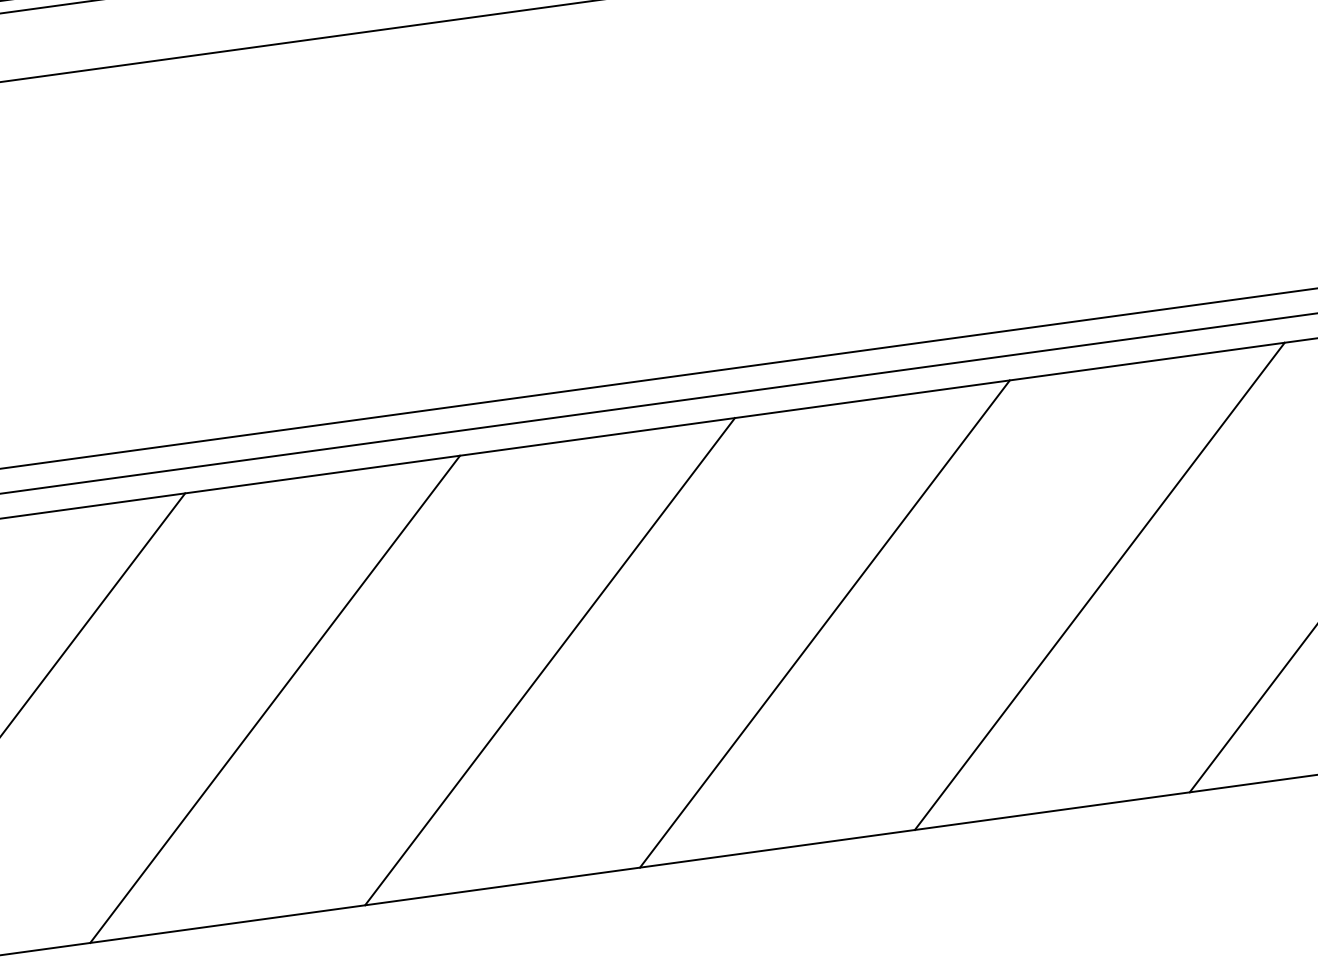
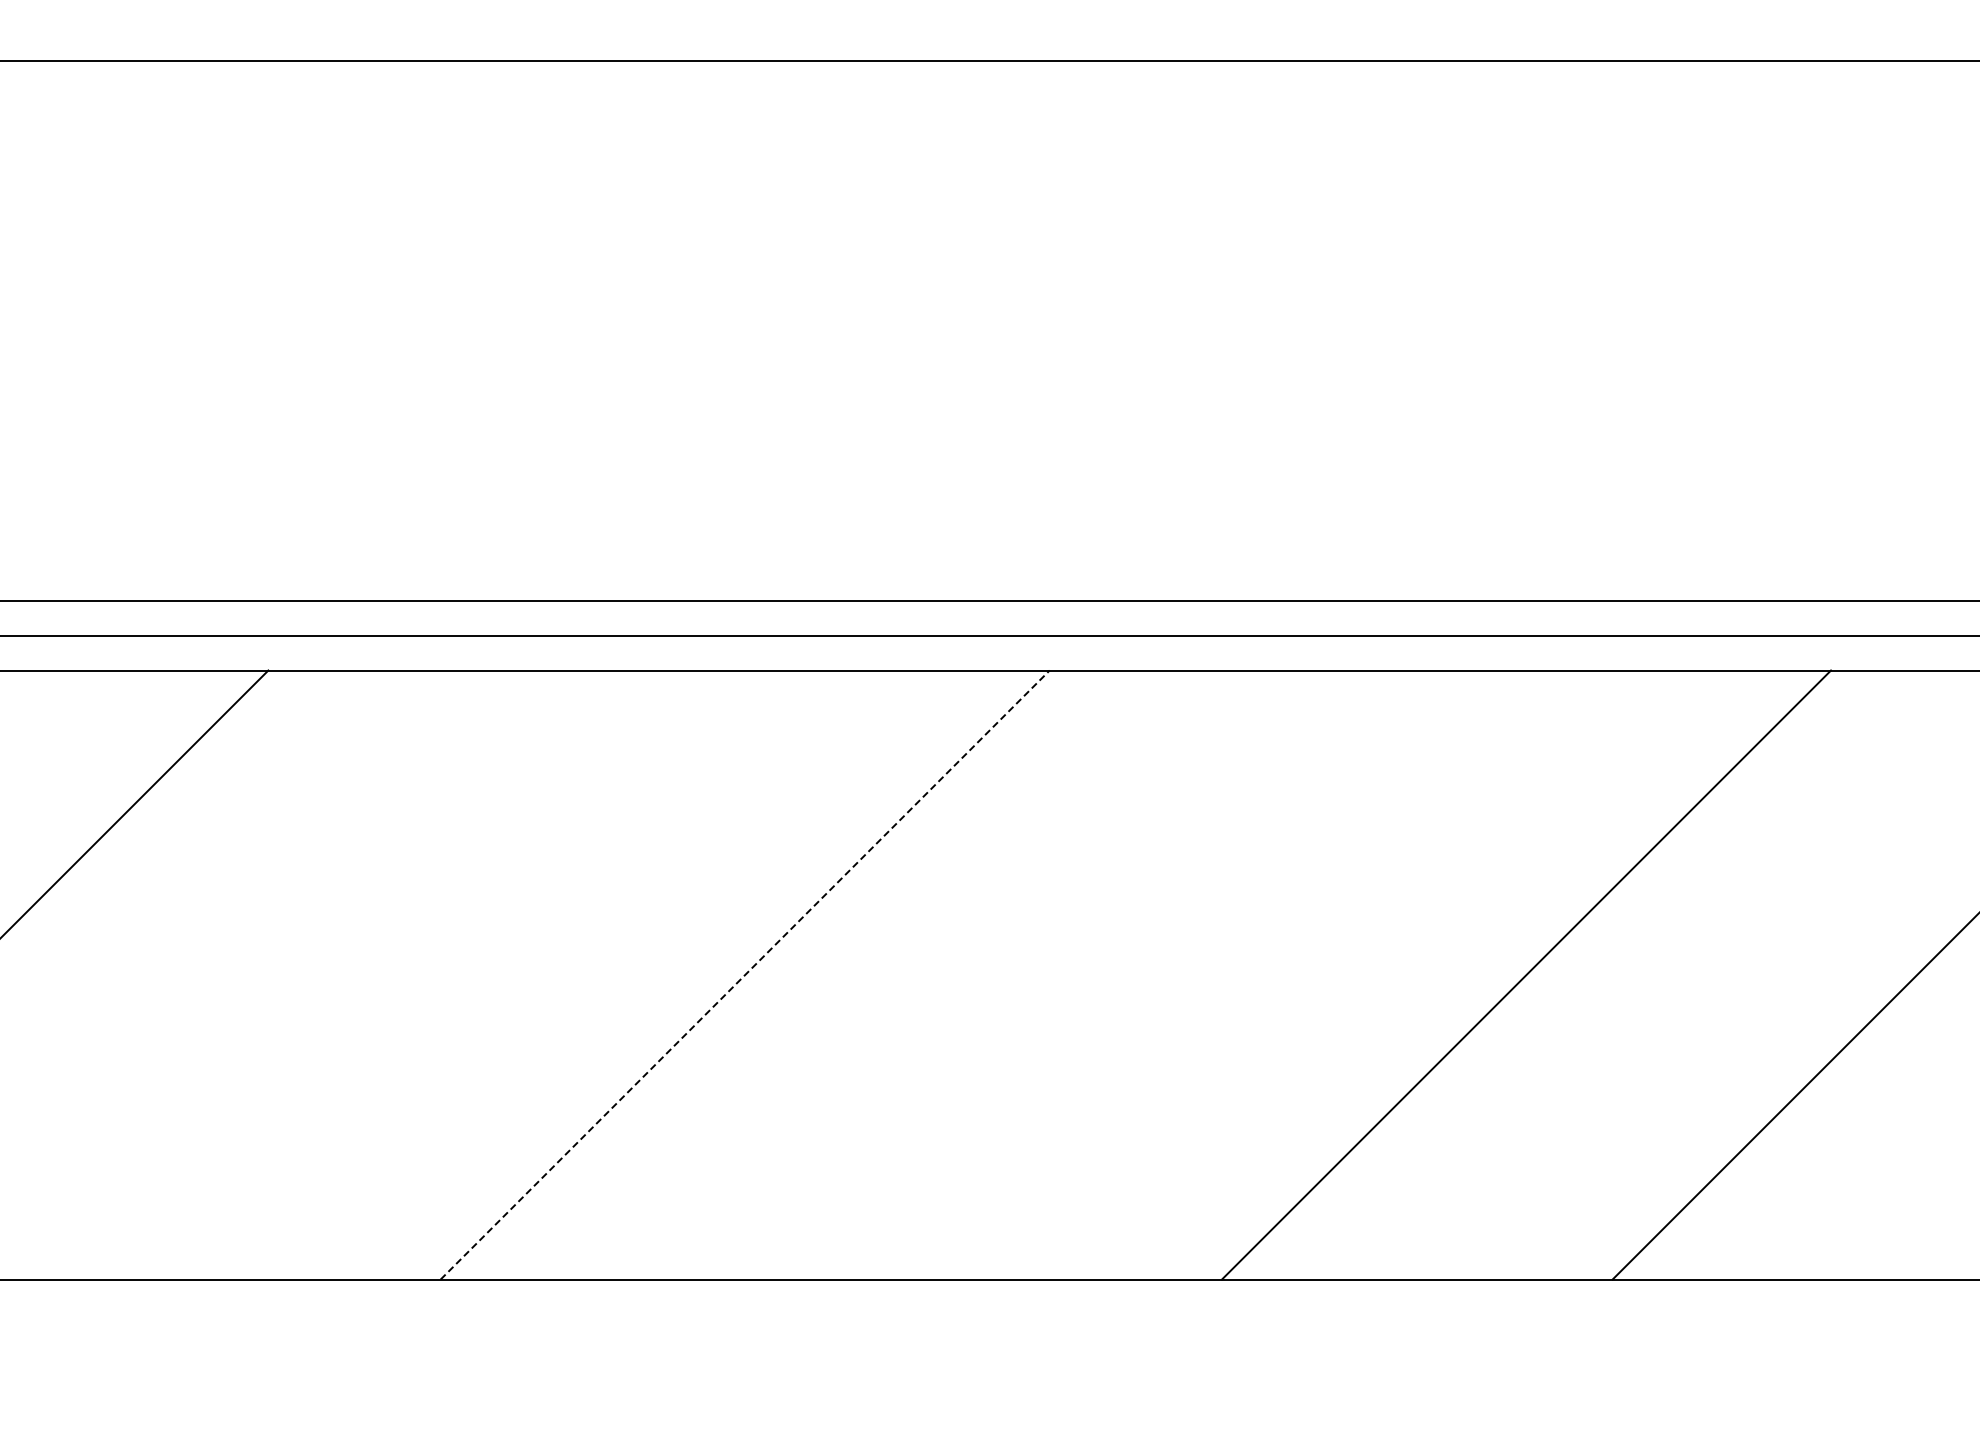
line: (824, 623) -> (1135, 974), removed
line: (550, 661) -> (745, 975), solid -> dashed
line: (275, 698) -> (354, 974), removed

